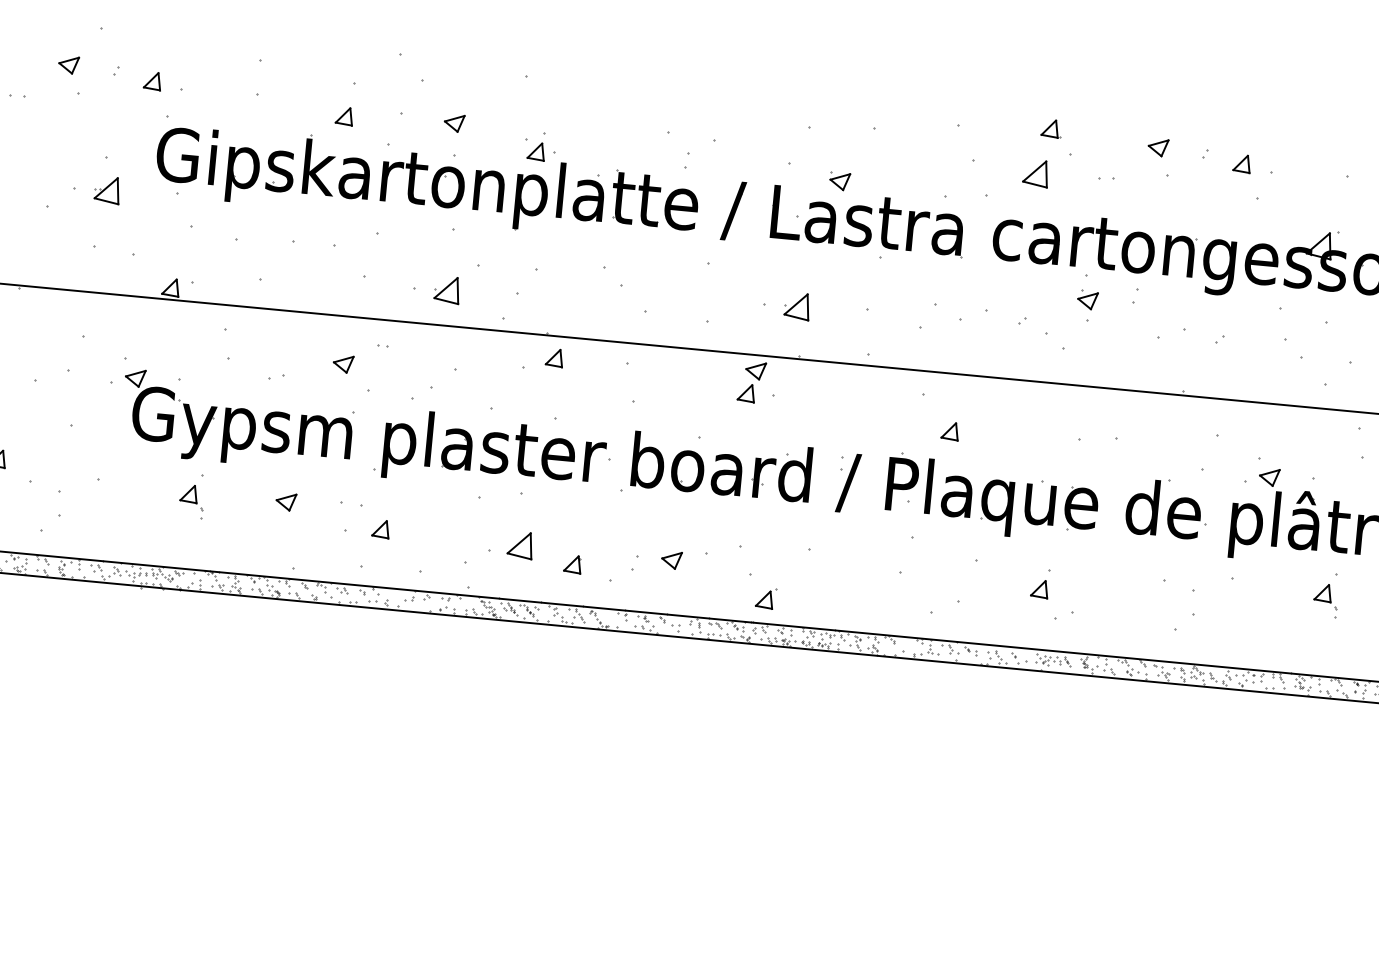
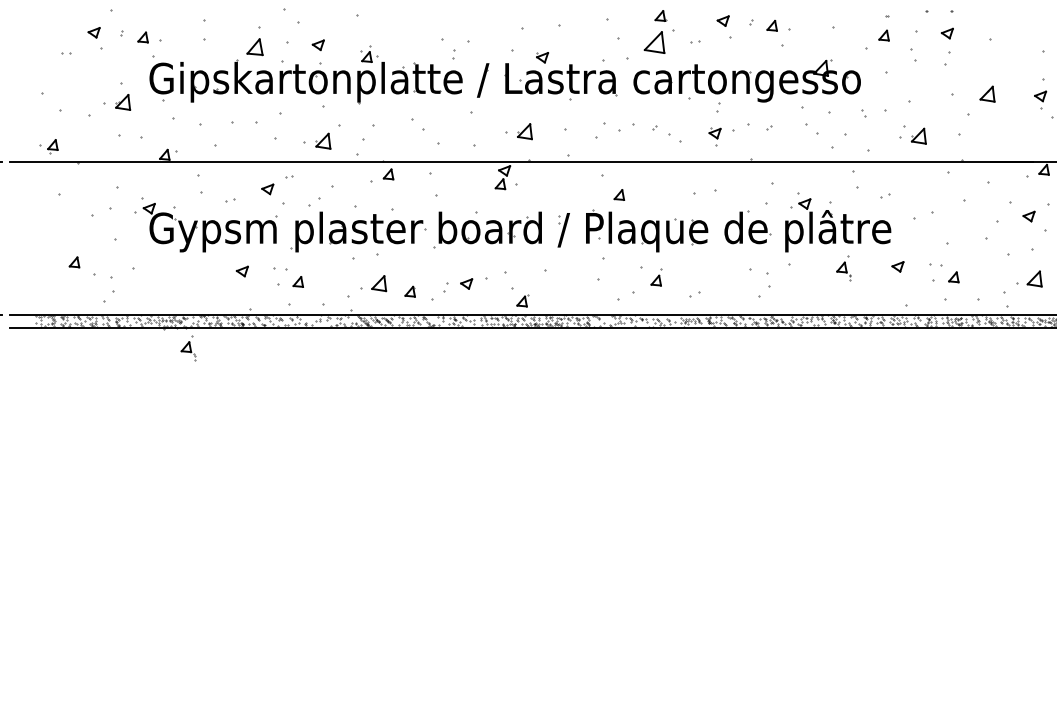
part: (343, 116) -> (254, 47), size x1.6
part: (1035, 173) -> (654, 42), size x1.4
part: (1086, 305) -> (714, 136), moved
part: (192, 496) -> (188, 348), moved
part: (1040, 583) -> (656, 277), moved

